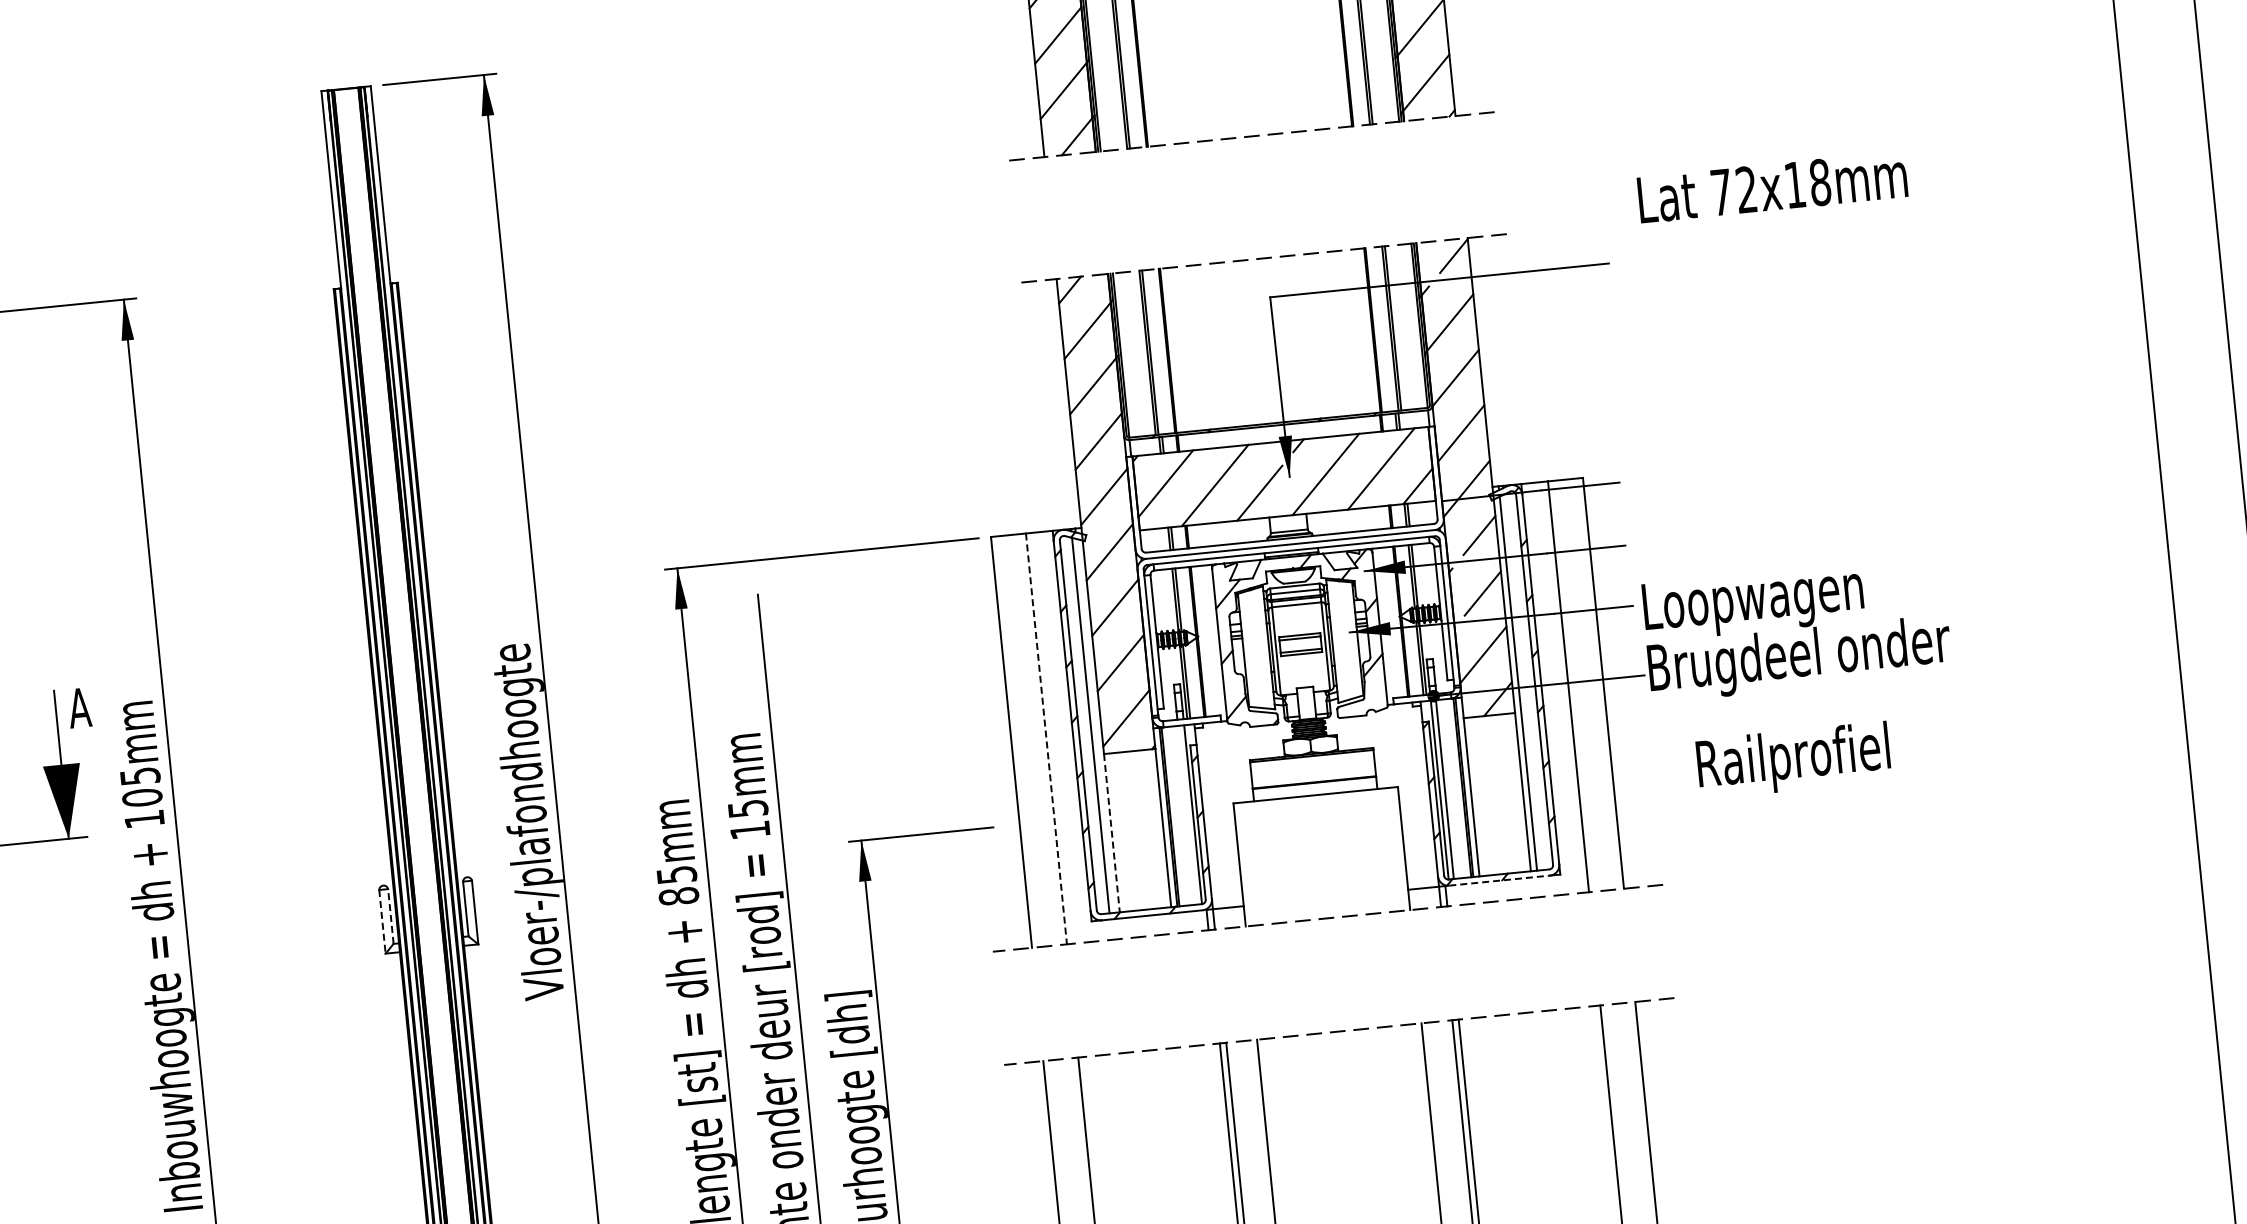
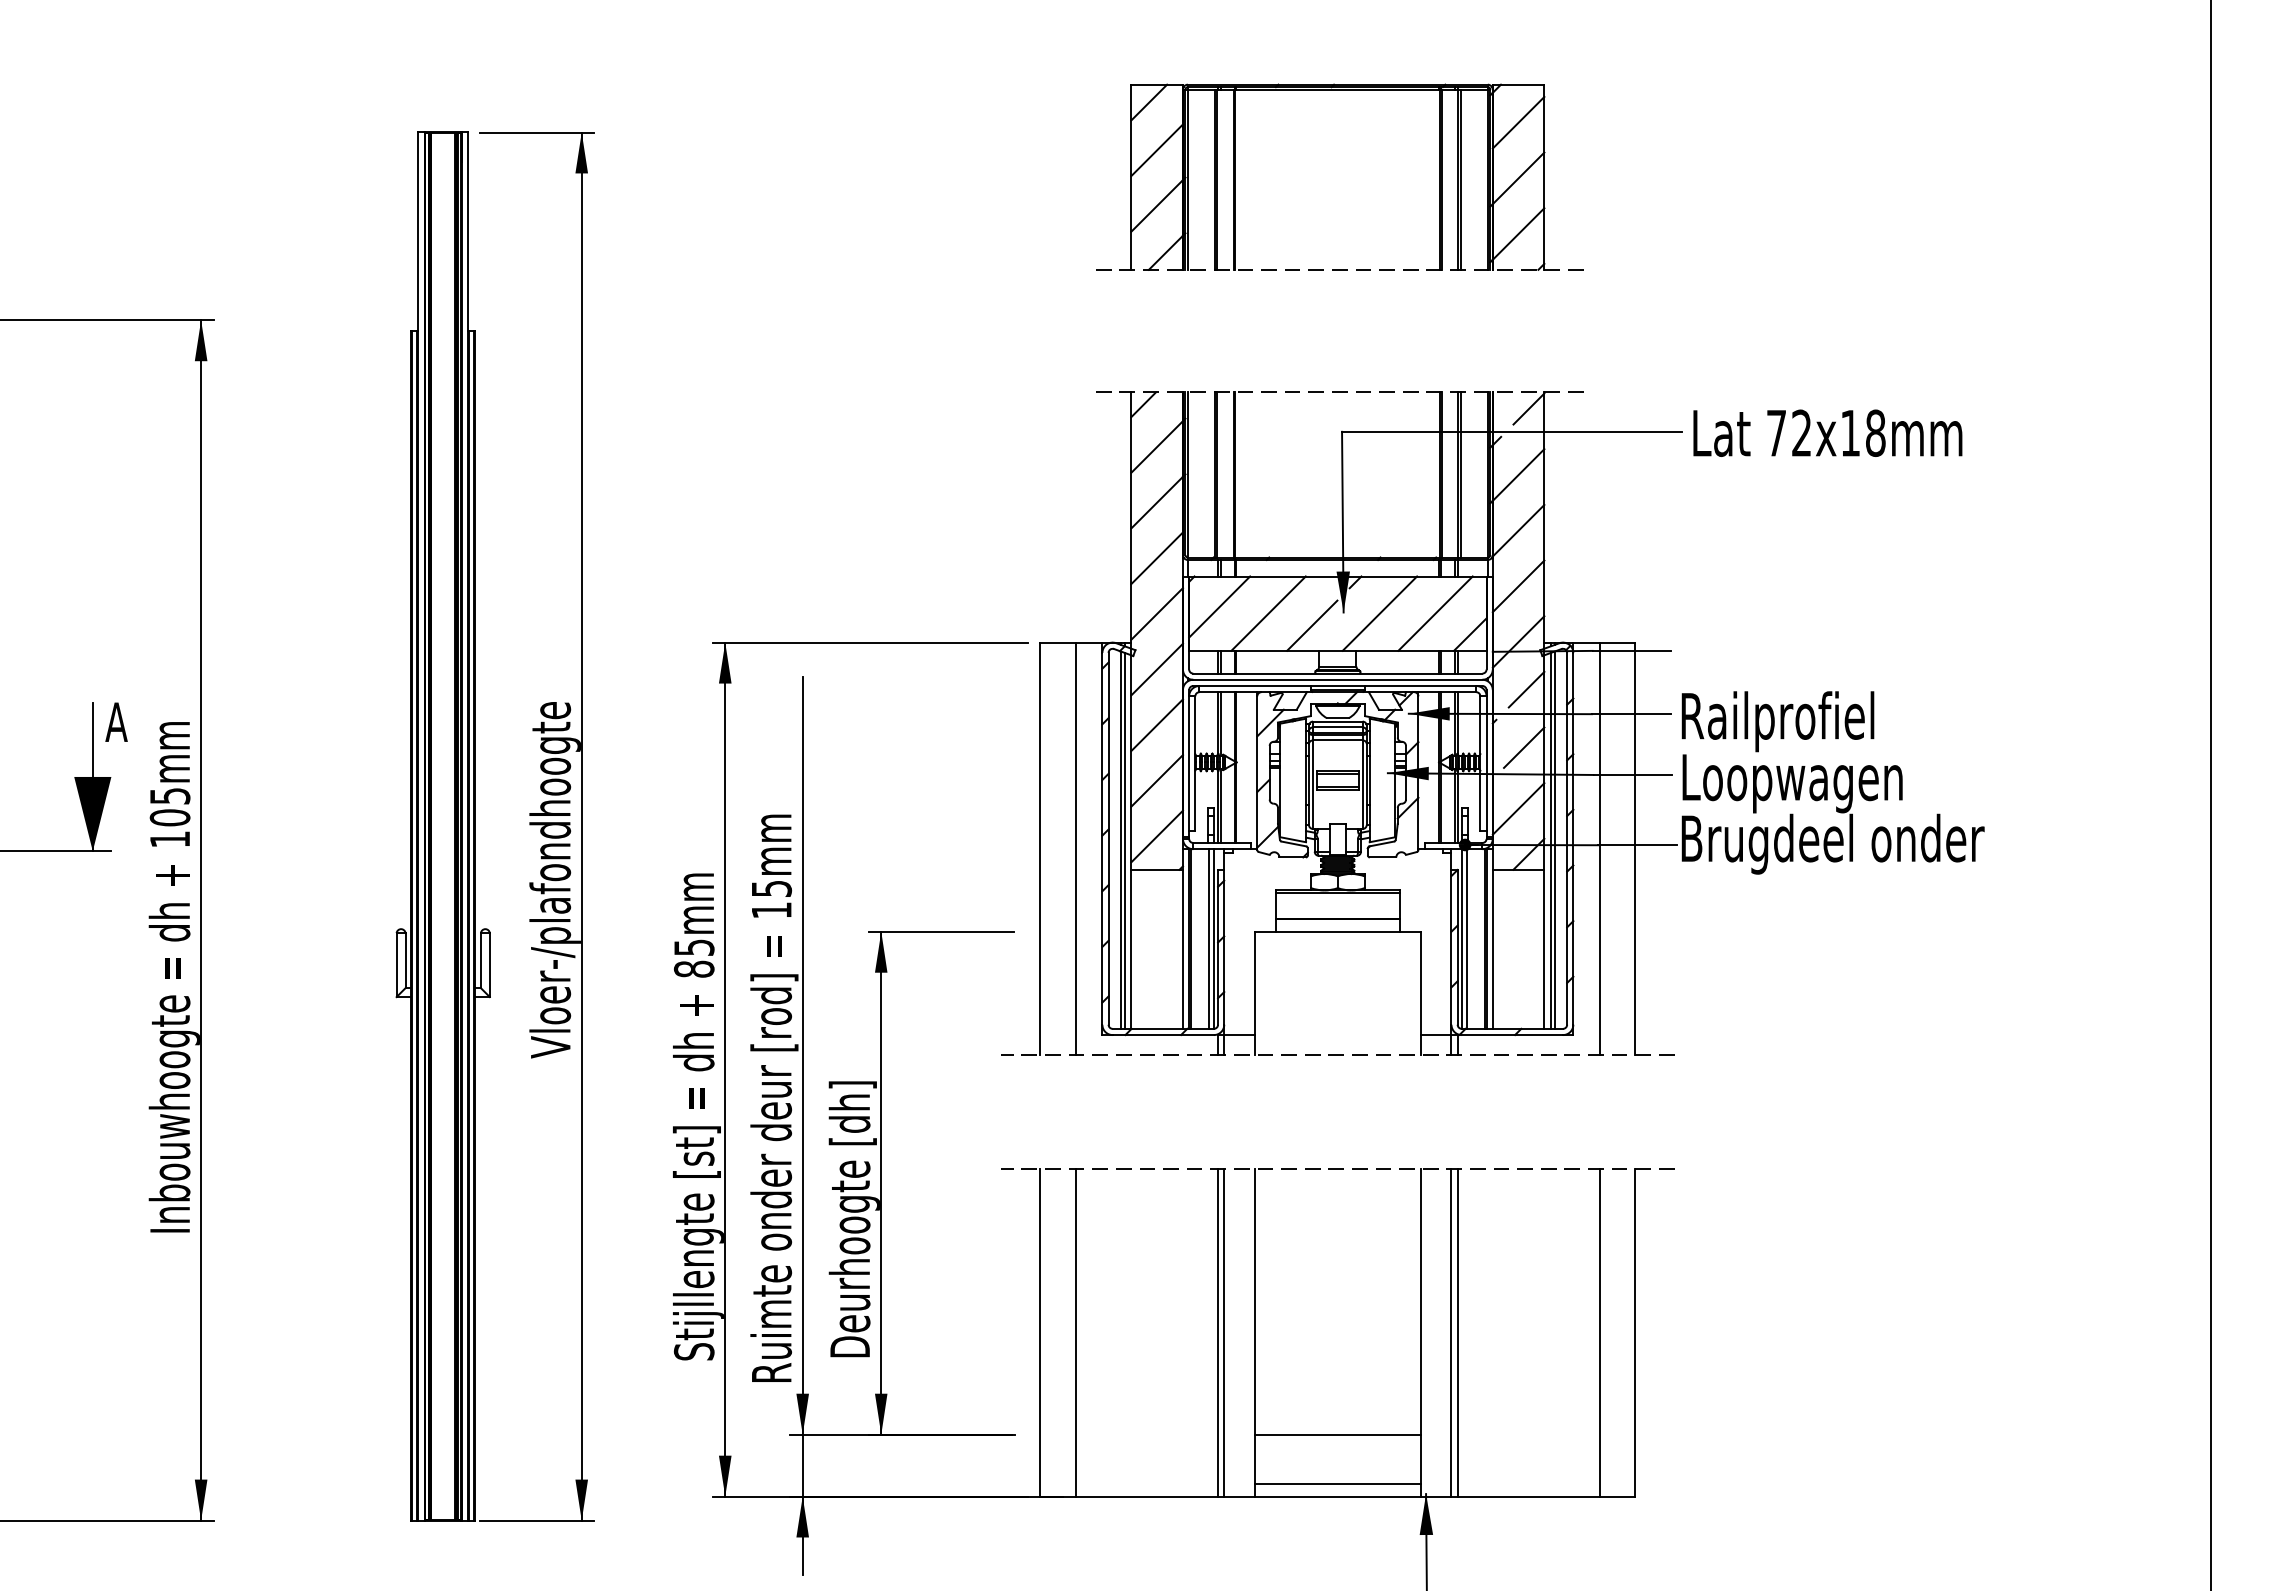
text: (1772, 186) -> (1827, 432), moved
line: (1522, 681) -> (1554, 839), added
line: (1095, 725) -> (1125, 840), added
line: (1046, 739) -> (1075, 849), dashed -> solid
text: (1793, 760) -> (1777, 721), moved
line: (1187, 814) -> (1208, 938), added
line: (1112, 833) -> (1131, 949), dashed -> solid
line: (1499, 881) -> (1512, 1035), dashed -> solid
line: (390, 916) -> (405, 960), dashed -> solid
line: (382, 922) -> (396, 965), dashed -> solid

